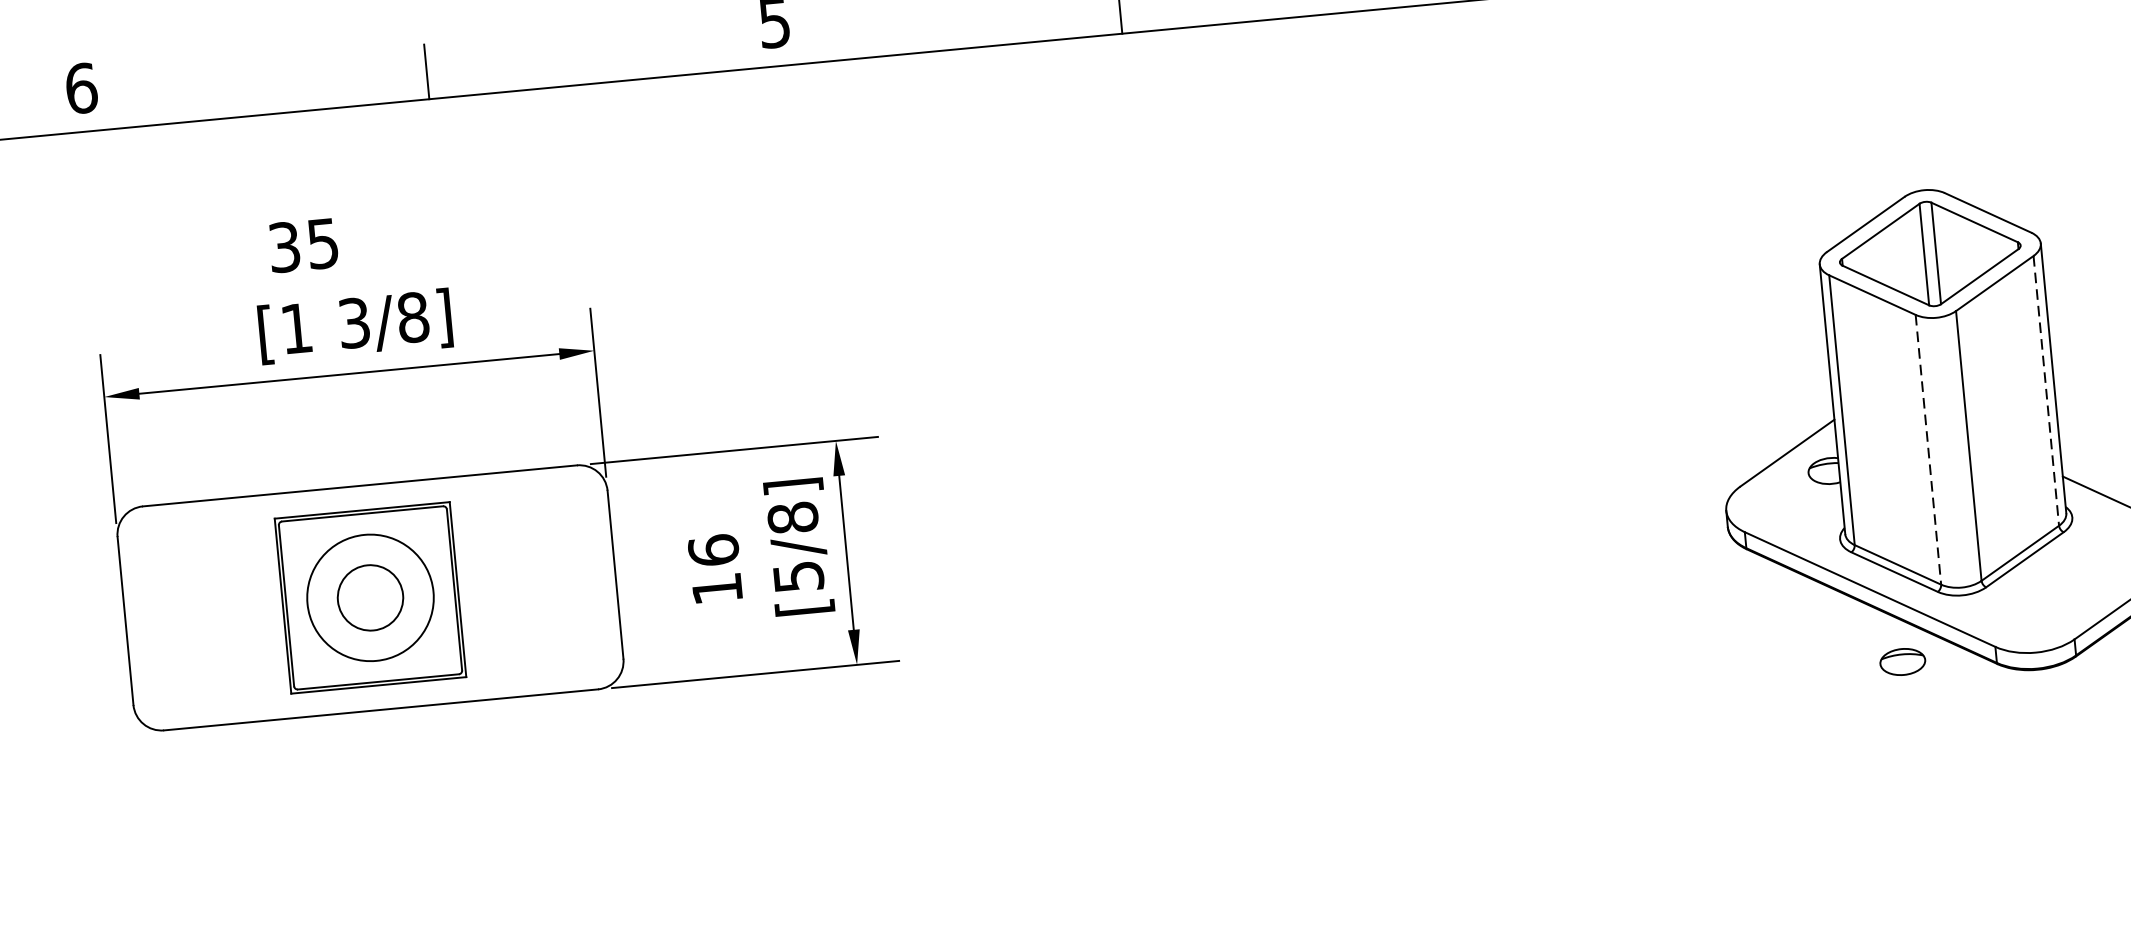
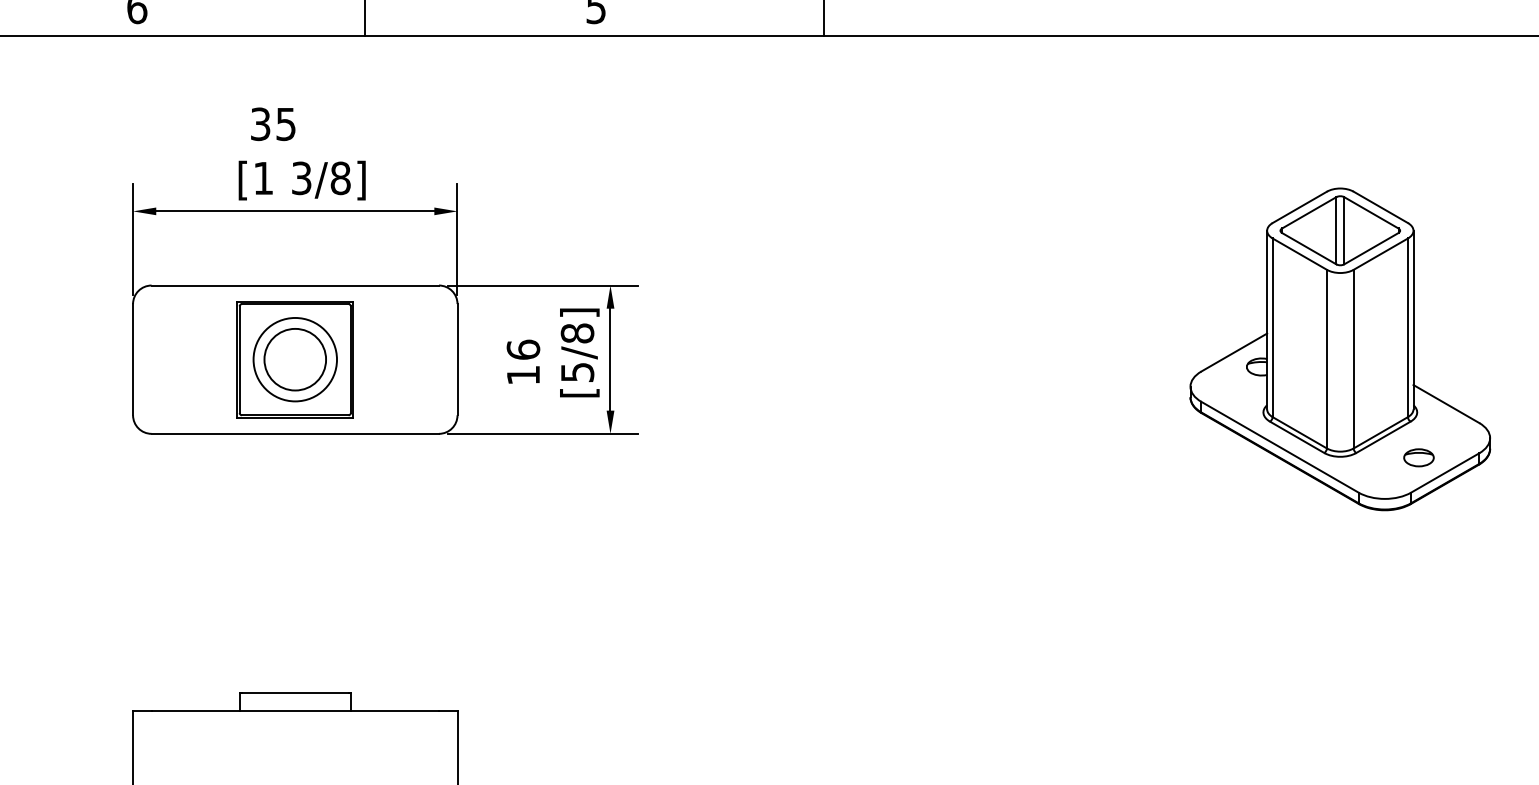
line: (2045, 392) -> (1407, 328), dashed -> solid
line: (1927, 450) -> (1326, 359), dashed -> solid
circle: (370, 597) -> (295, 359), size x1.43
part: (1902, 661) -> (1418, 457), moved

